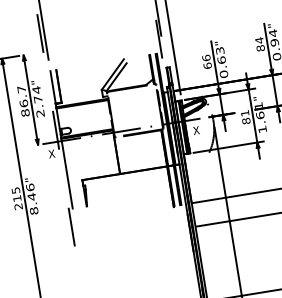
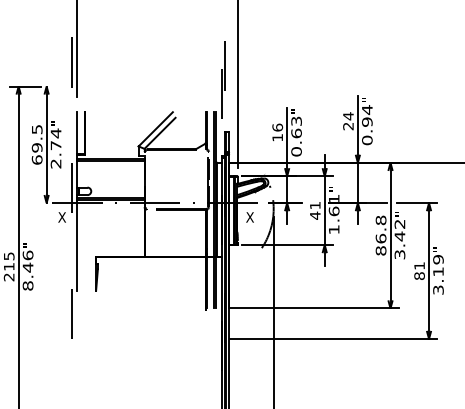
text: (260, 48) -> (348, 126), 84 -> 24
text: (207, 65) -> (277, 137), 66 -> 16
text: (23, 101) -> (36, 144), 86.7 -> 69.5
text: (246, 120) -> (315, 215), 81 -> 41

